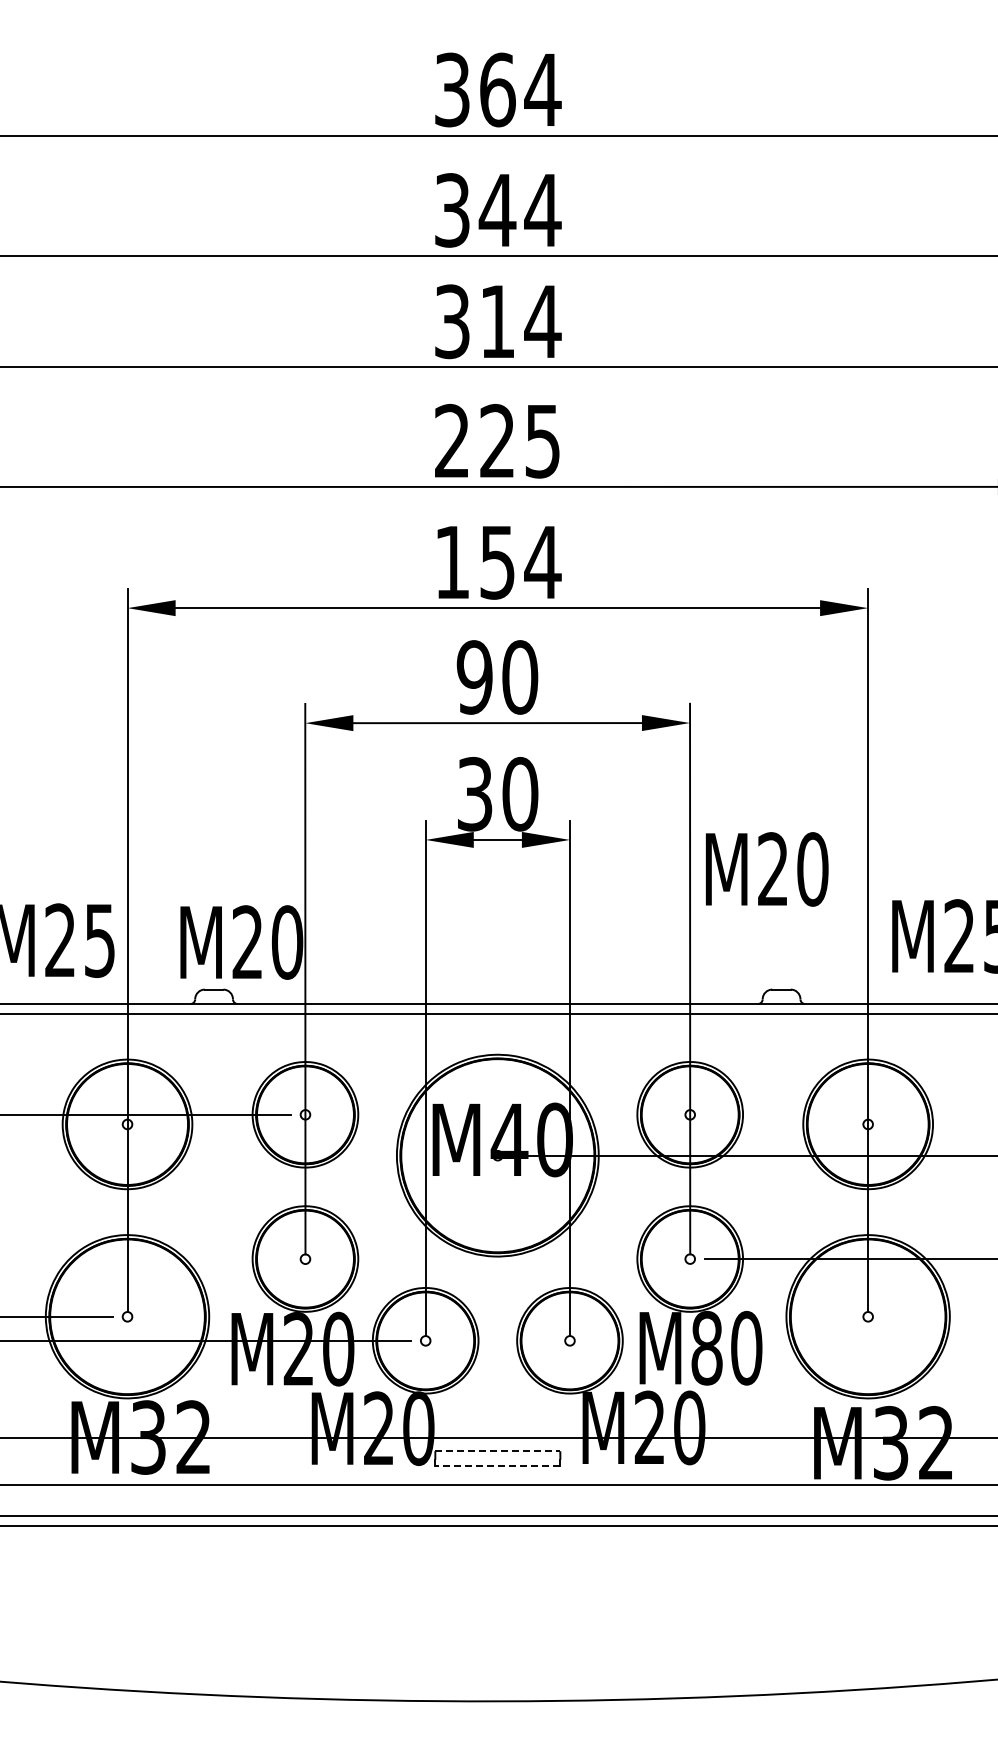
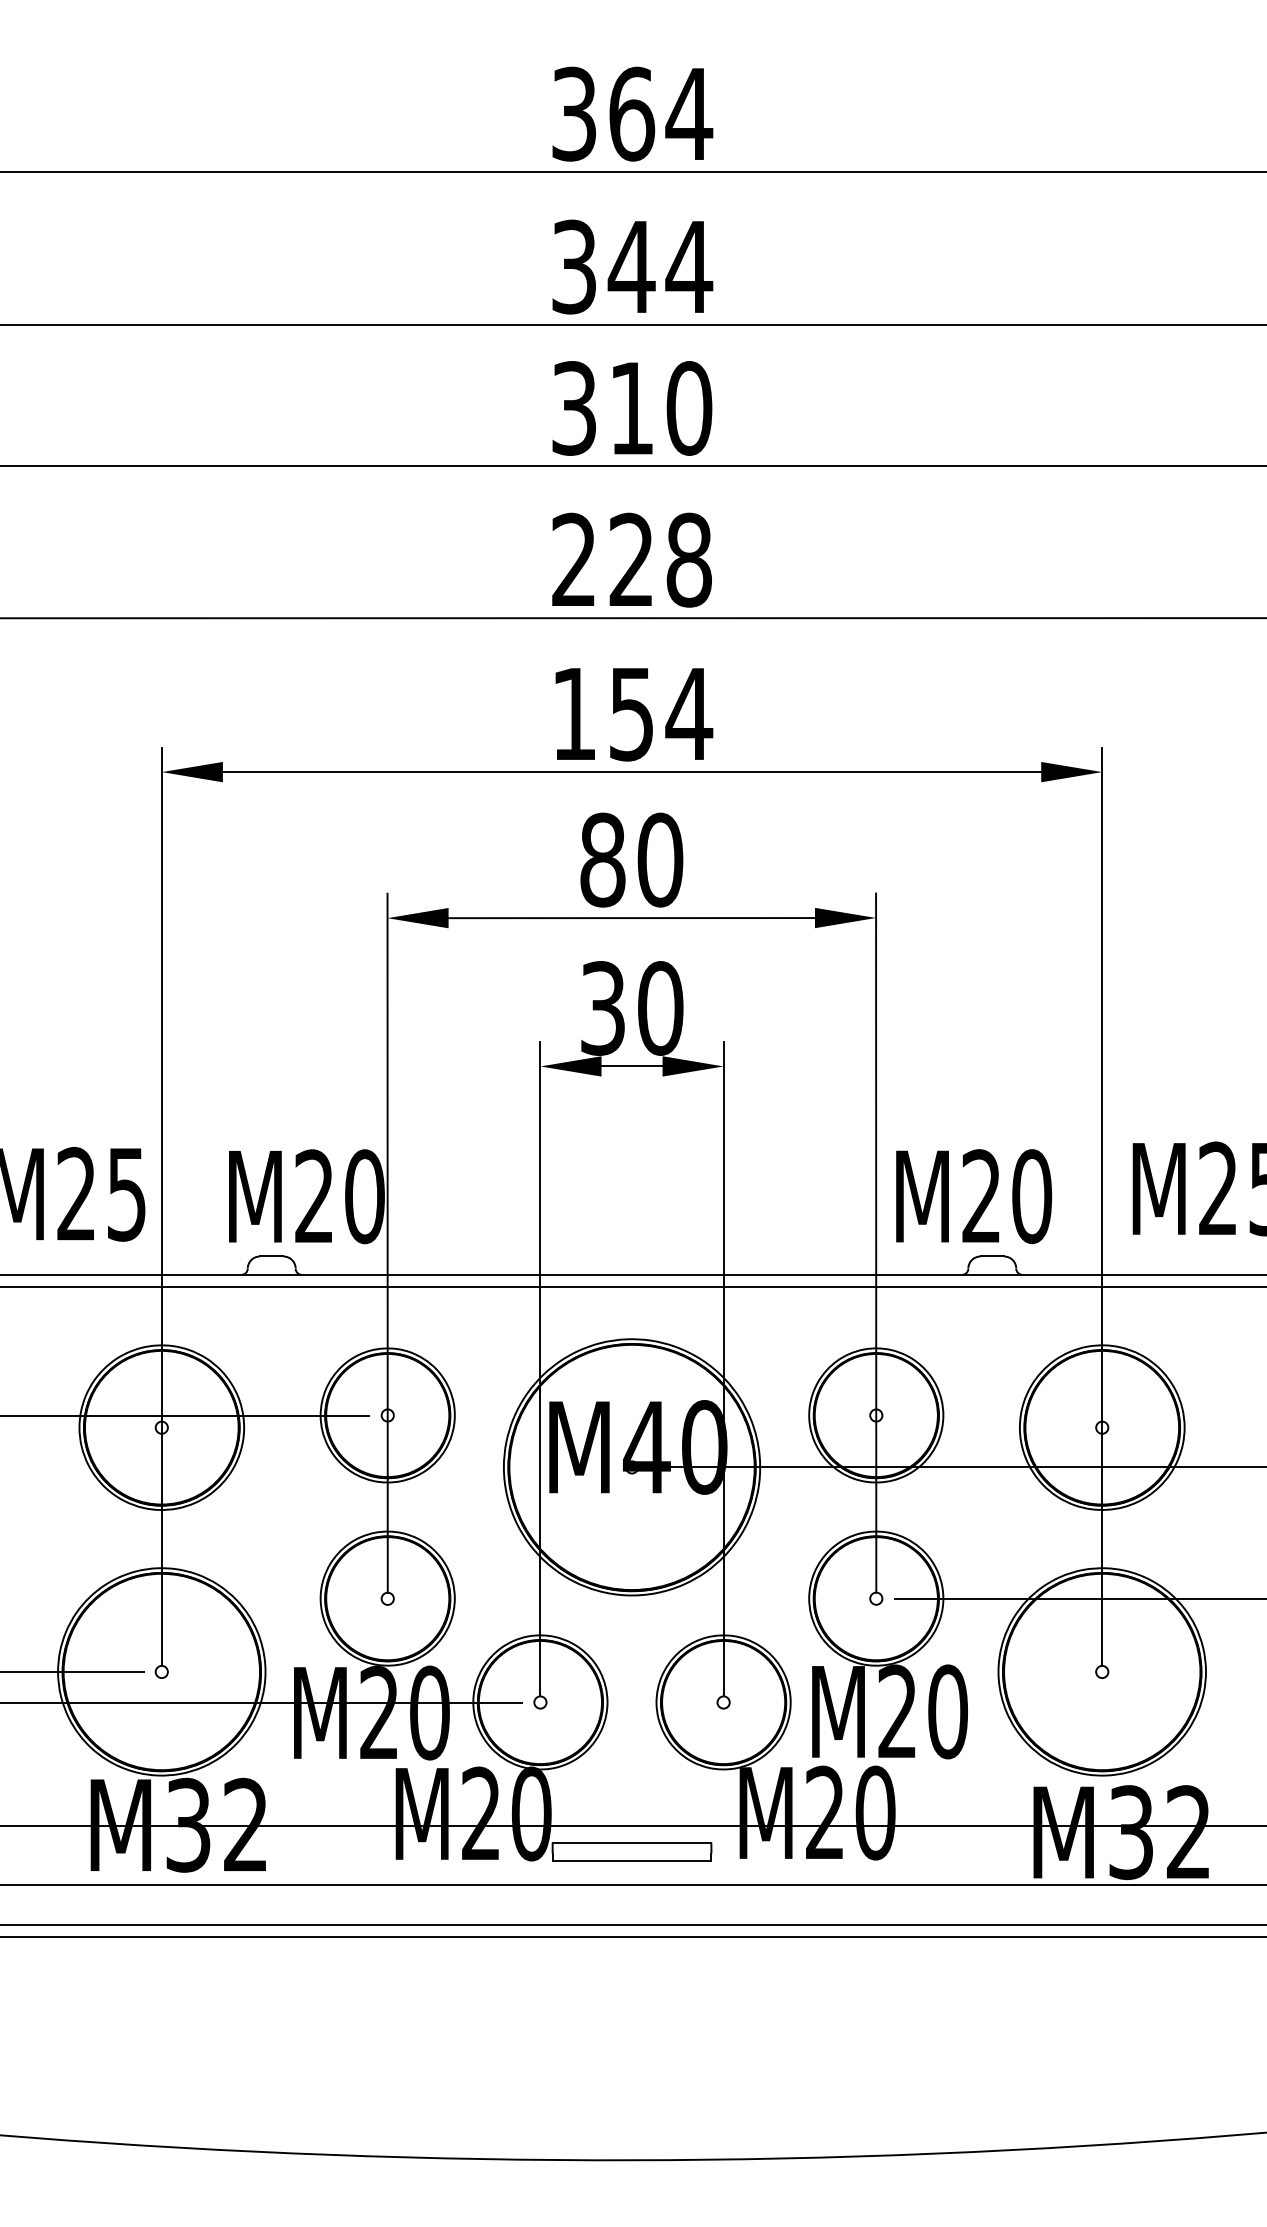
text: (542, 321) -> (688, 408), 314 -> 310
text: (542, 440) -> (688, 559), 225 -> 228
text: (474, 677) -> (602, 860), 90 -> 80
text: (766, 869) -> (973, 1196), moved
text: (706, 1347) -> (896, 1710), M80 -> M20
line: (498, 1451) -> (632, 1843), dashed -> solid
line: (497, 1465) -> (631, 1860), dashed -> solid

